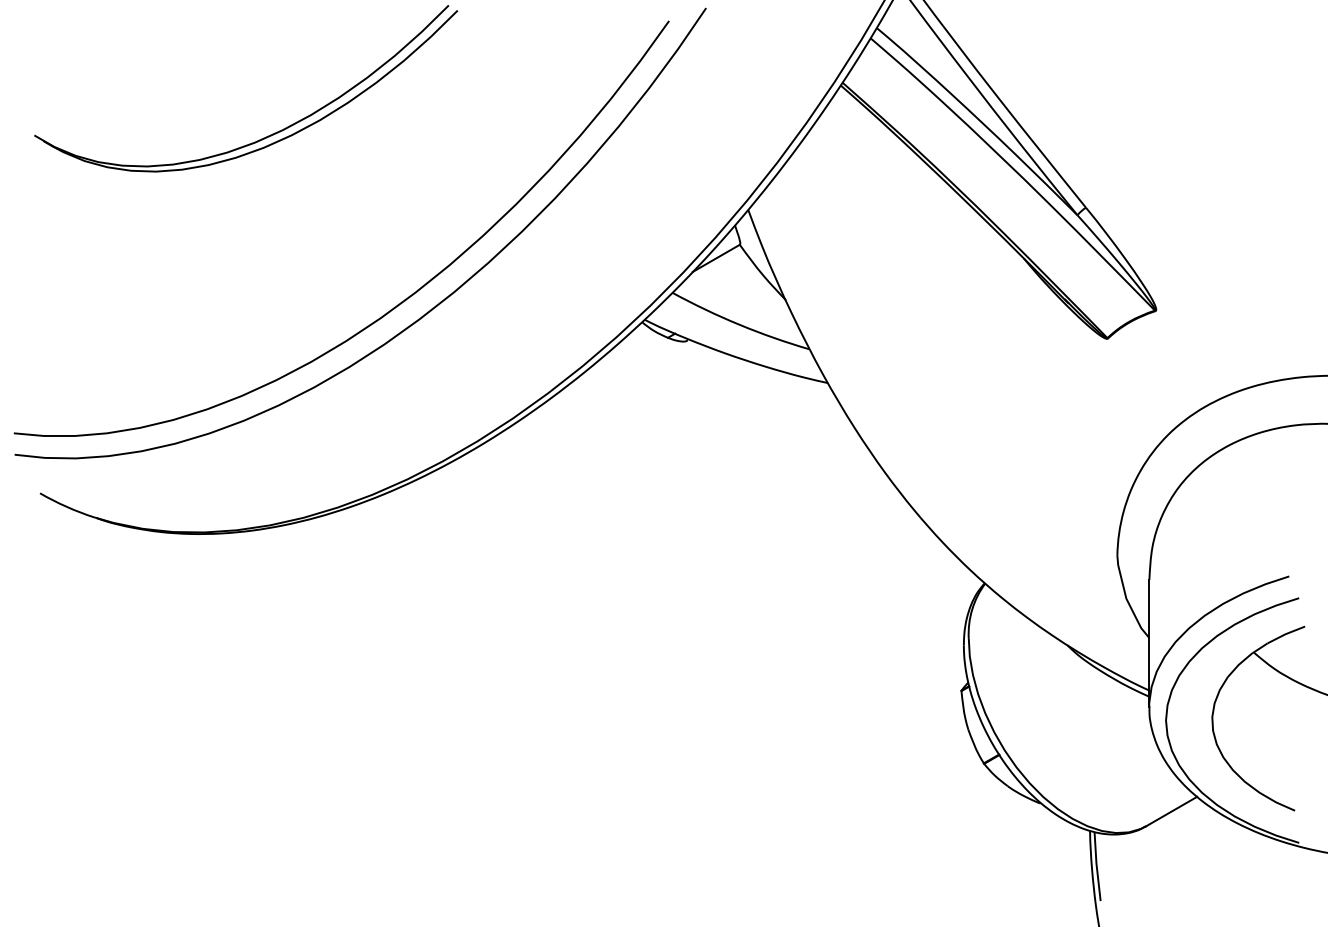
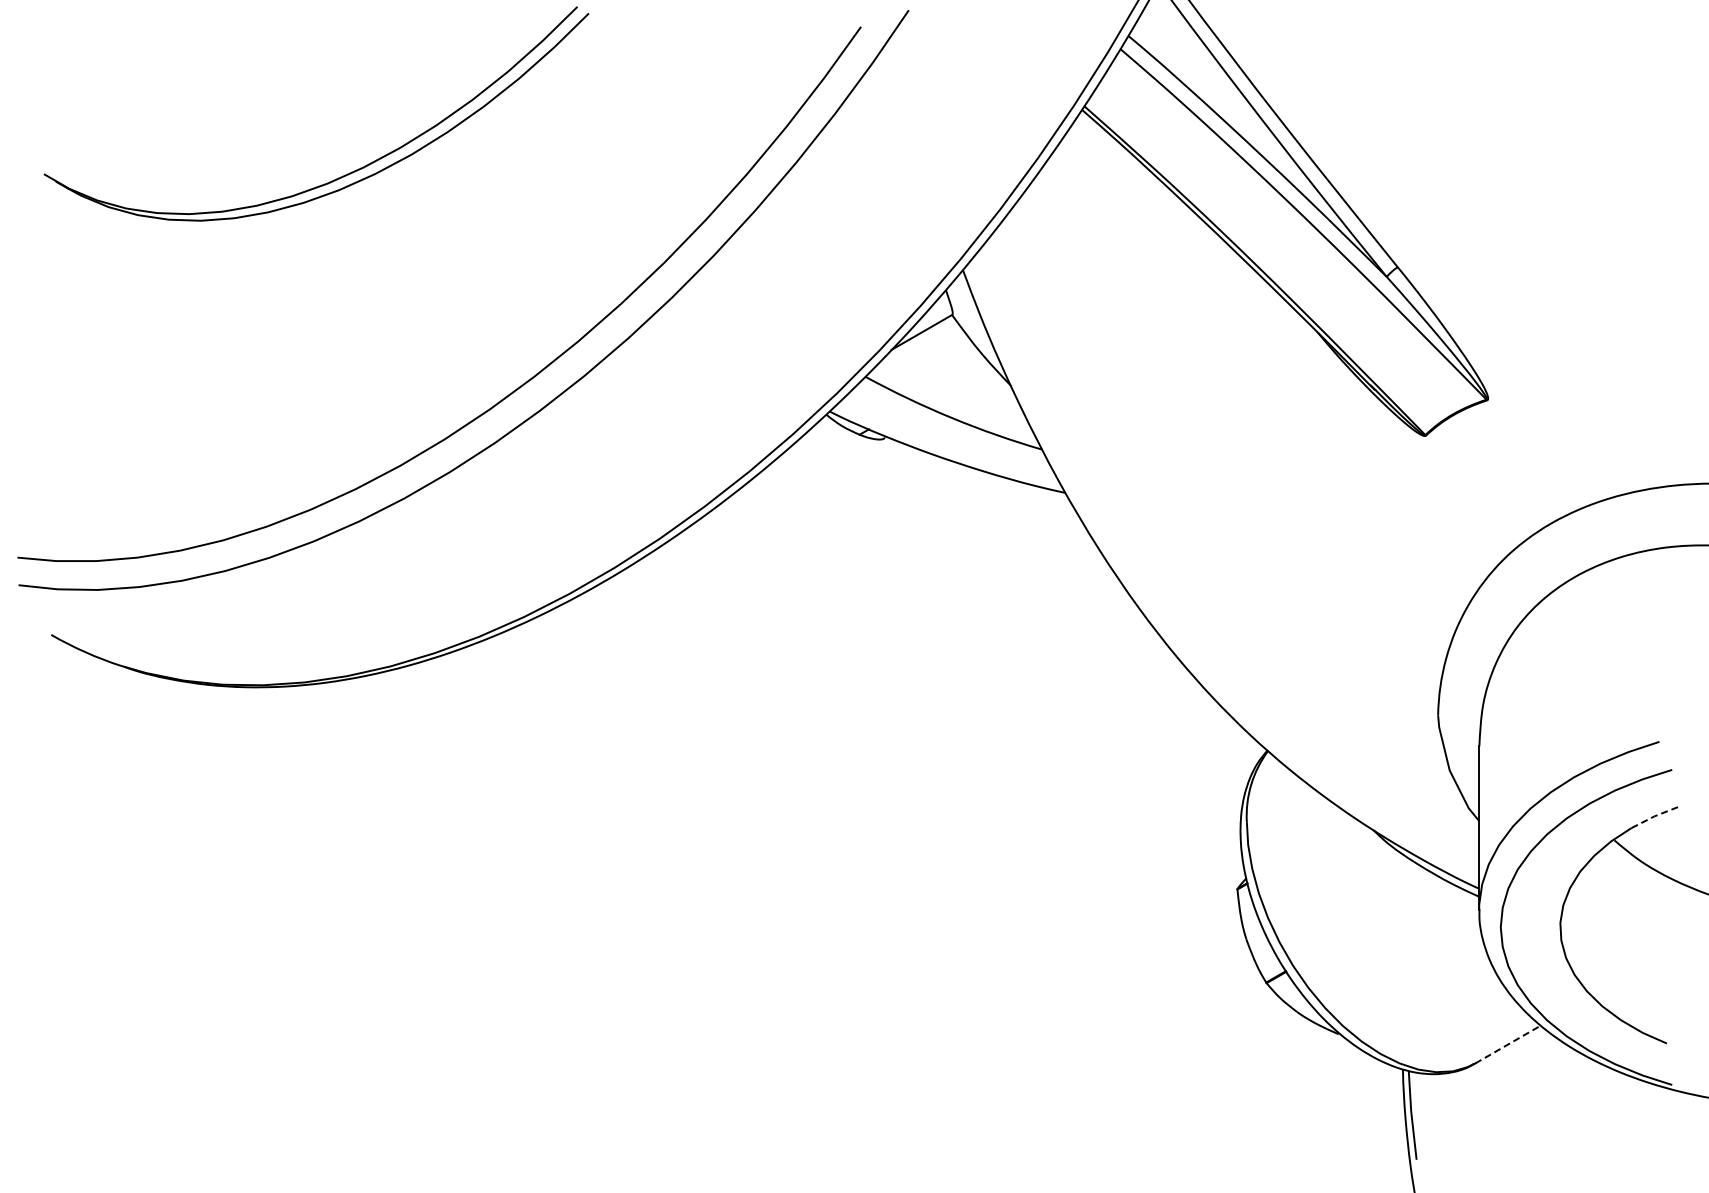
line: (1286, 634) -> (1655, 816), solid -> dashed
line: (1172, 811) -> (1508, 1044), solid -> dashed

